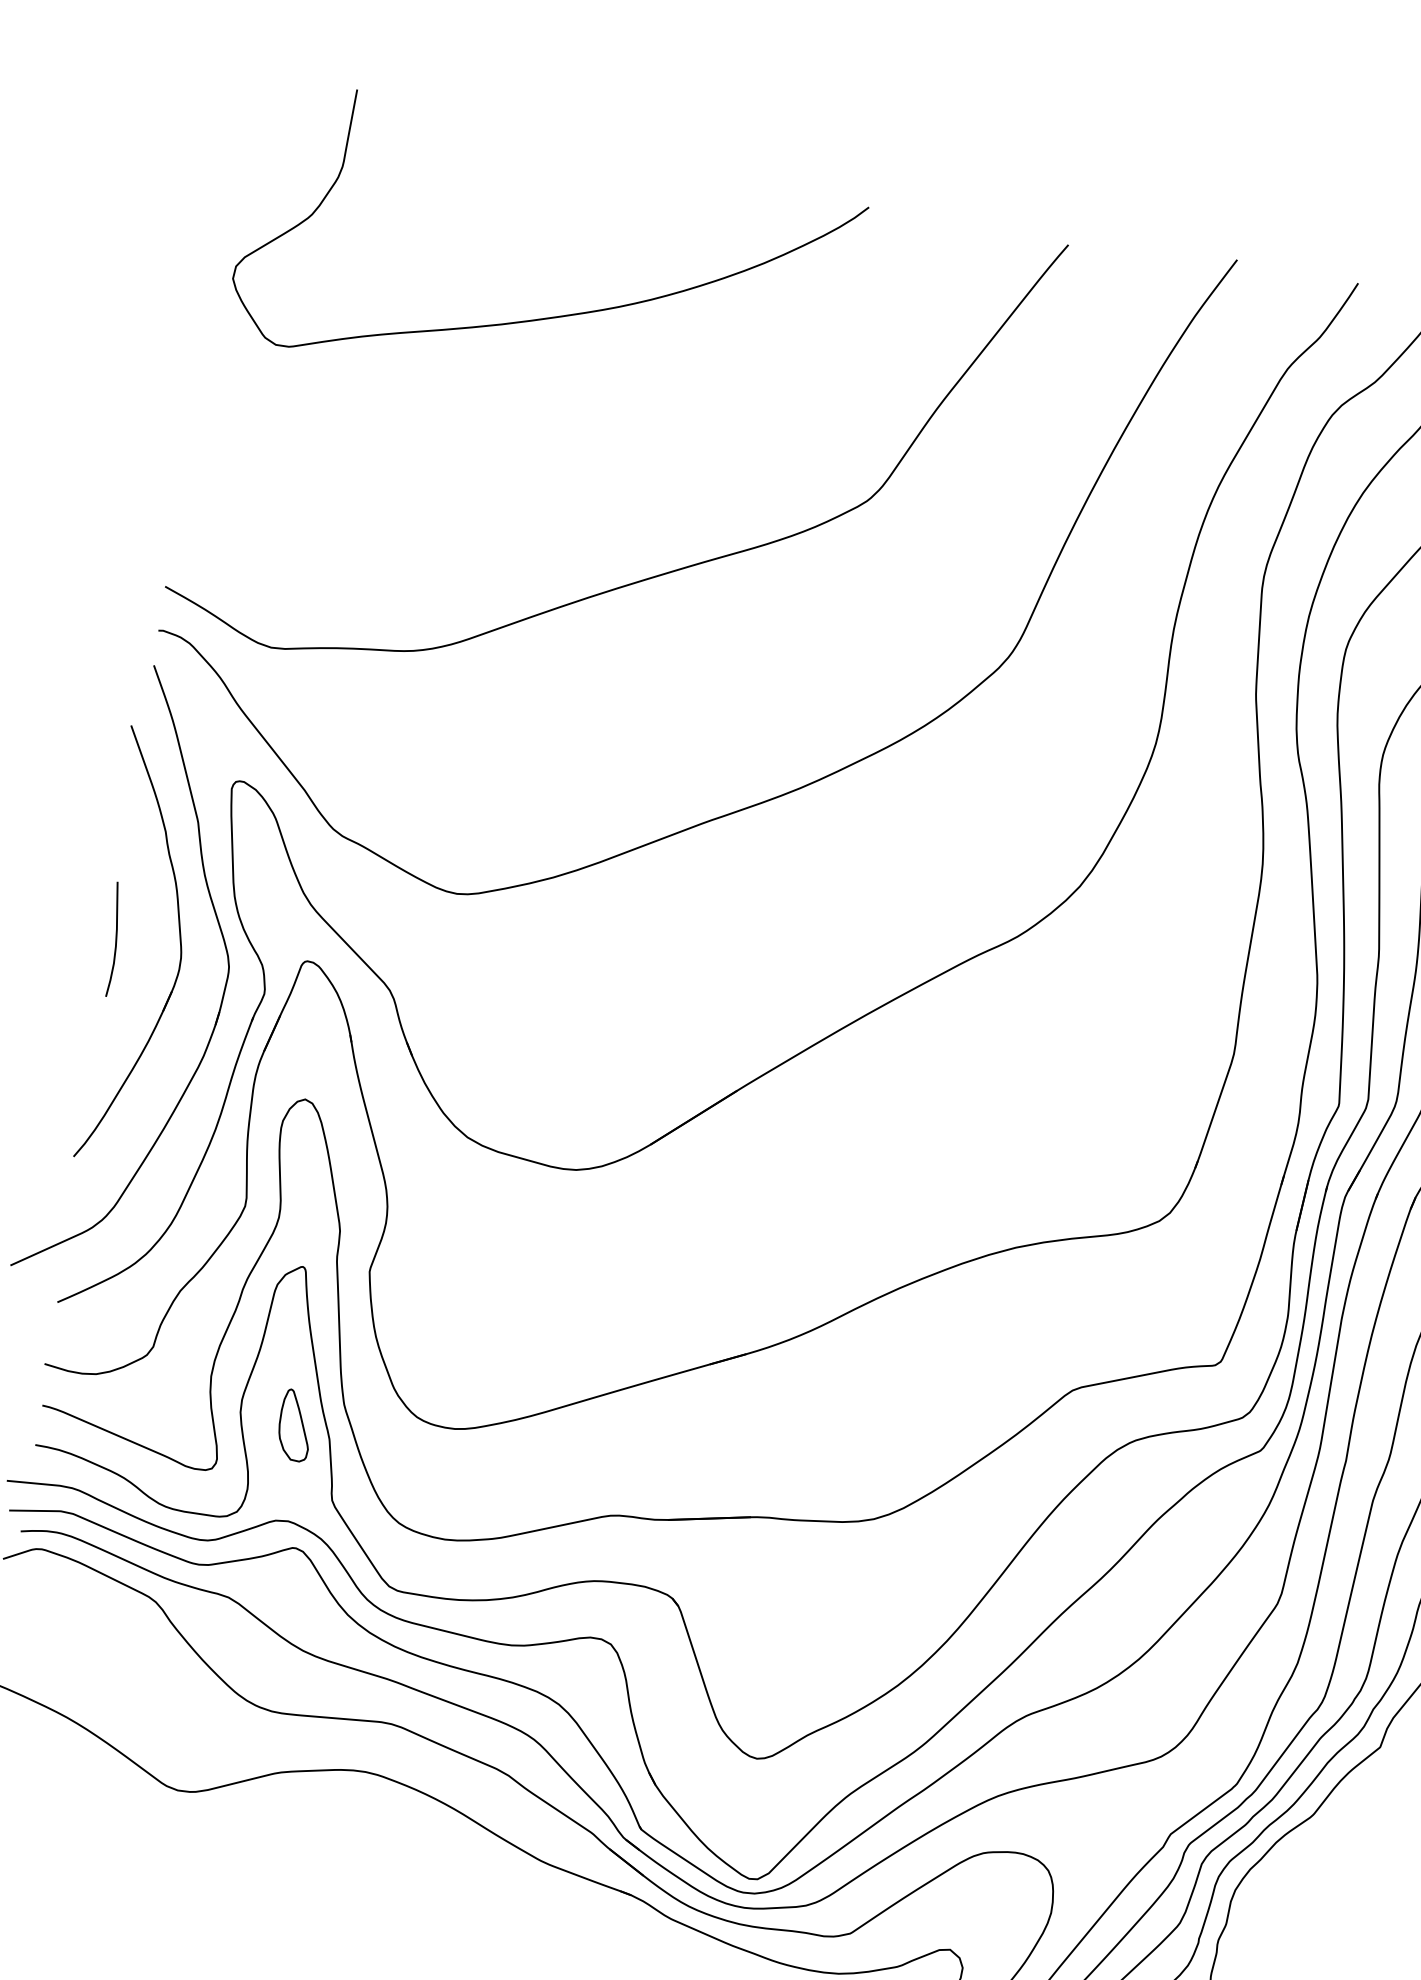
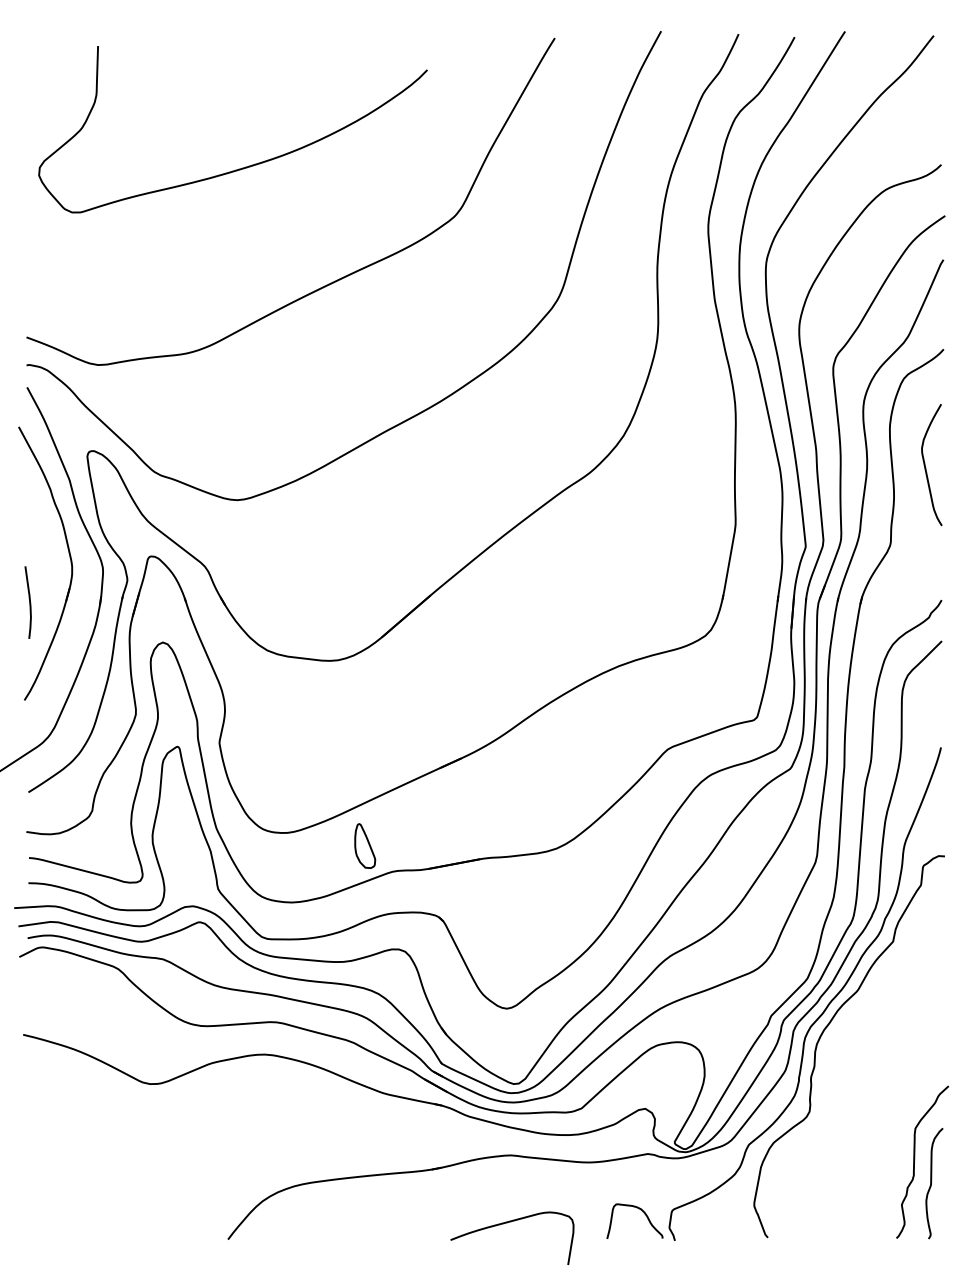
curve: (559, 314) -> (245, 166), moved
curve: (115, 939) -> (29, 602), moved
part: (296, 1424) -> (365, 845), moved

